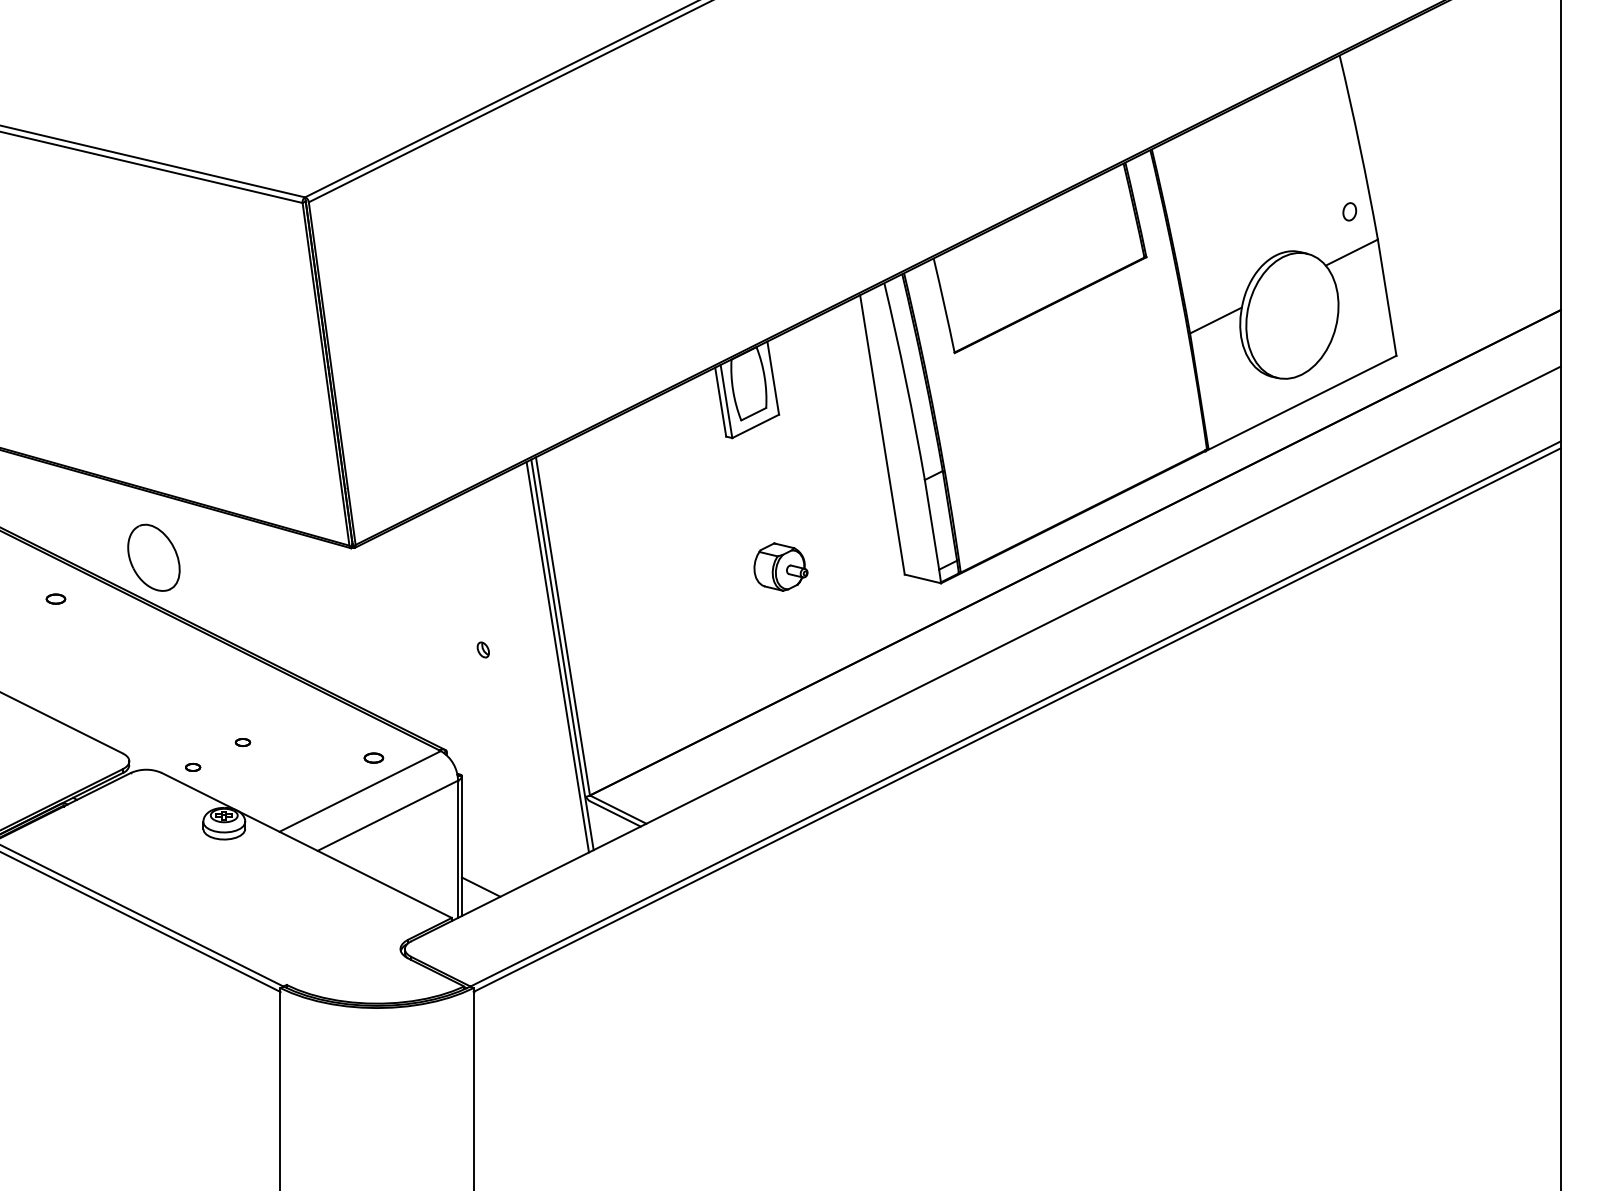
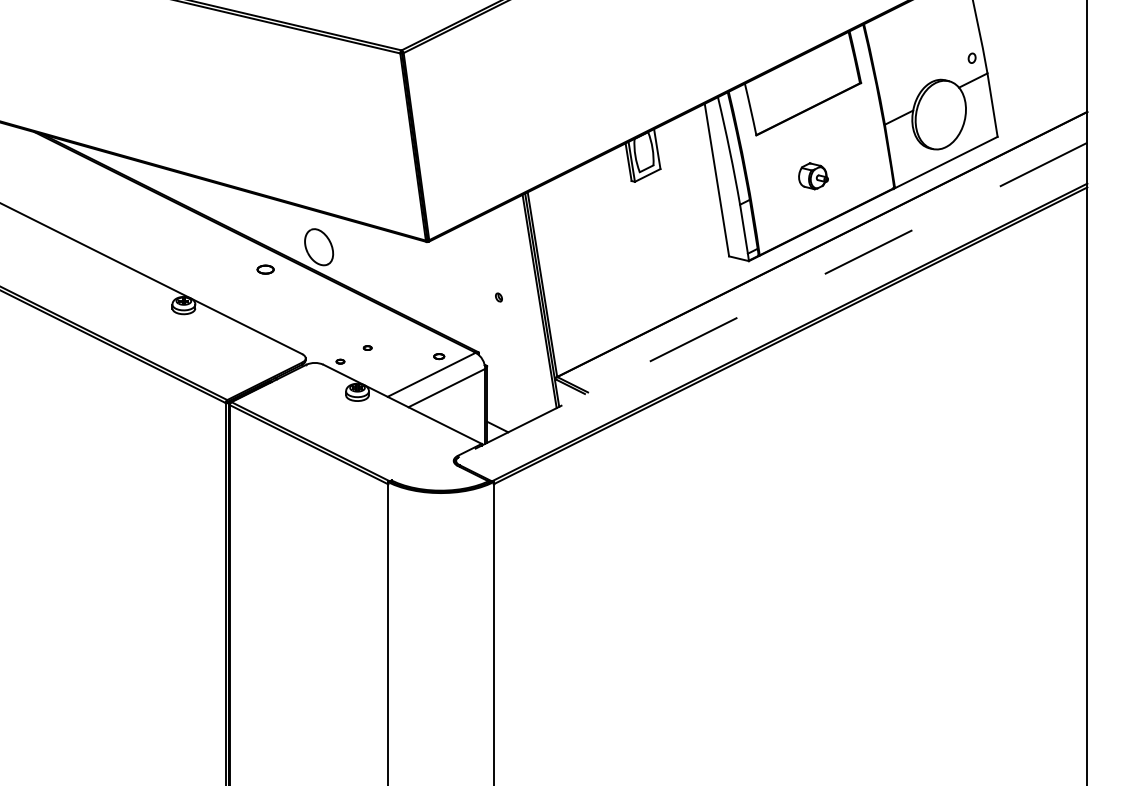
part: (780, 567) -> (813, 176), moved
part: (55, 598) -> (265, 269), size x1.6
line: (986, 653) -> (773, 299), solid -> dashed

